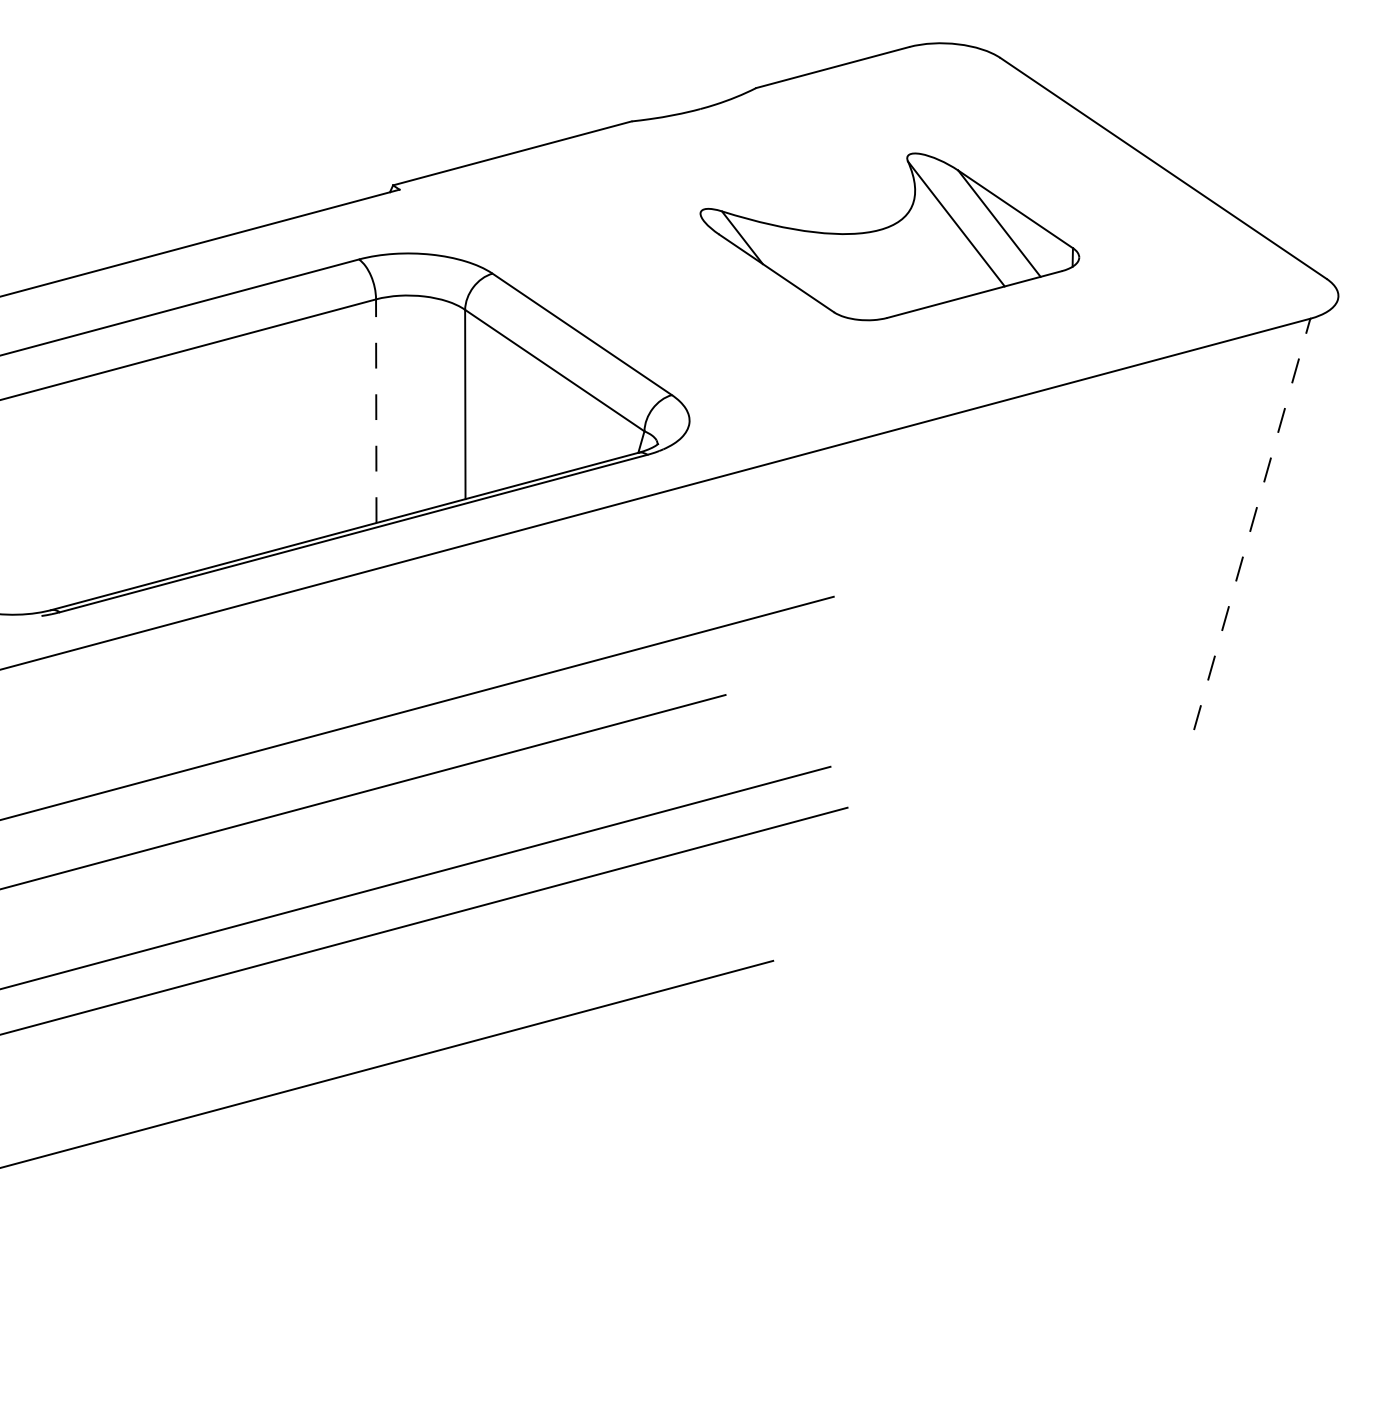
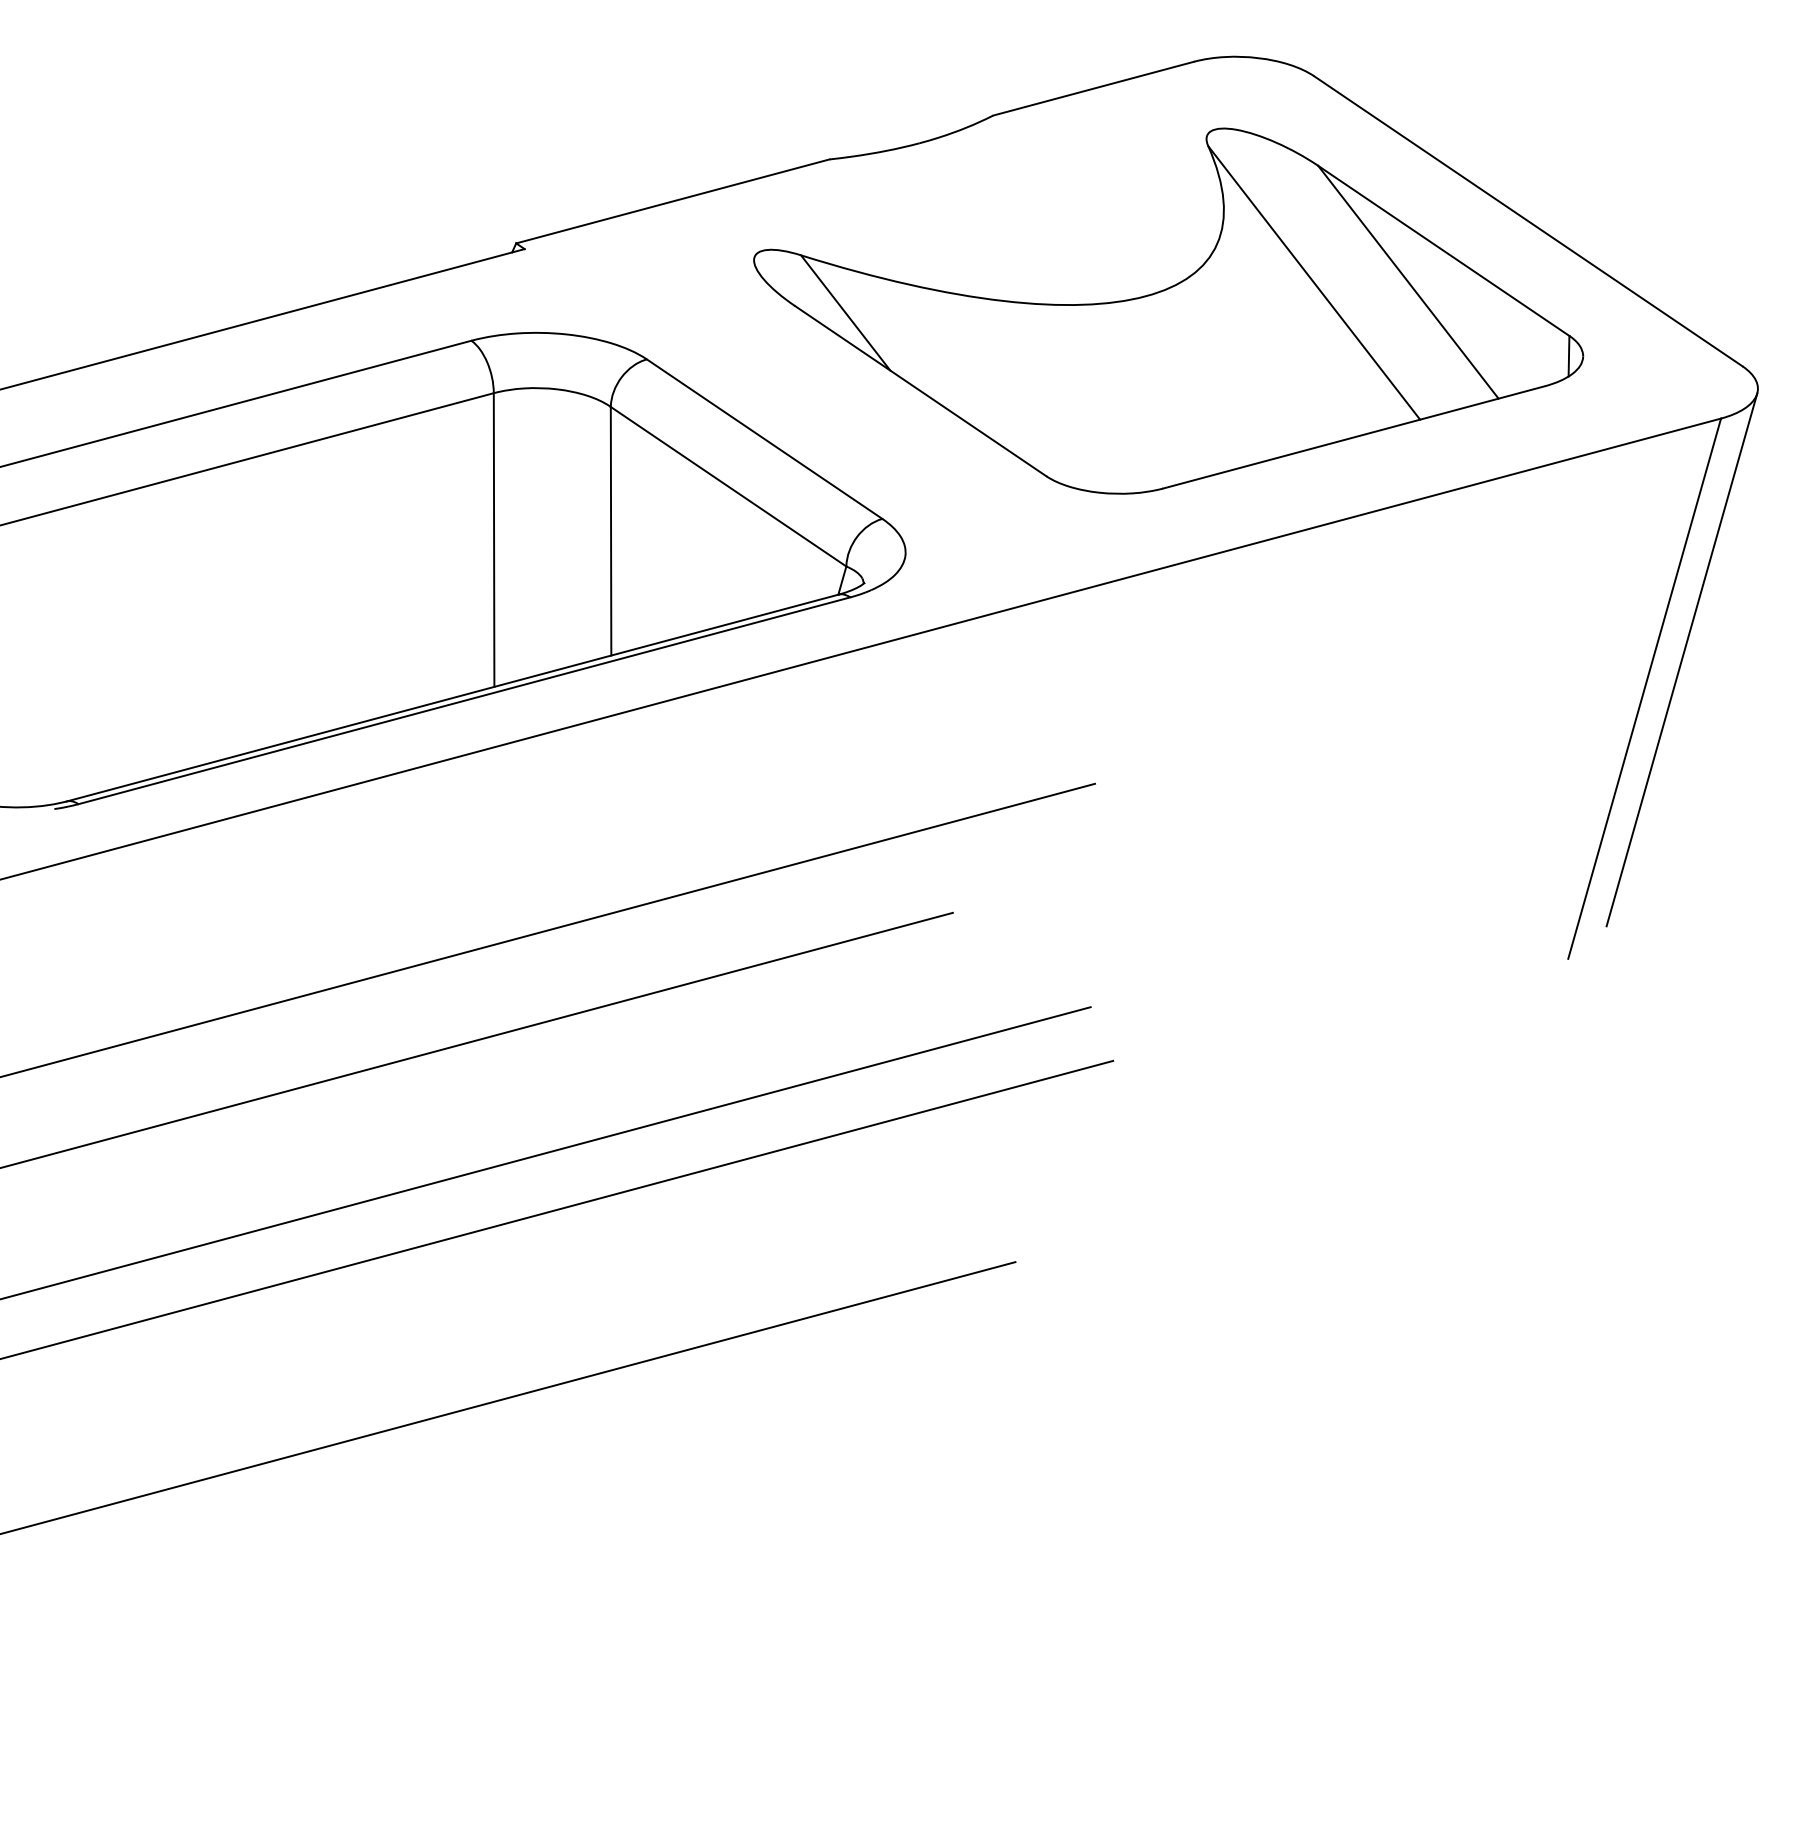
part: (889, 236) -> (1168, 310), size x1.67
line: (376, 411) -> (494, 540), dashed -> solid
line: (1280, 502) -> (1681, 659), added
line: (1252, 524) -> (1644, 688), dashed -> solid

